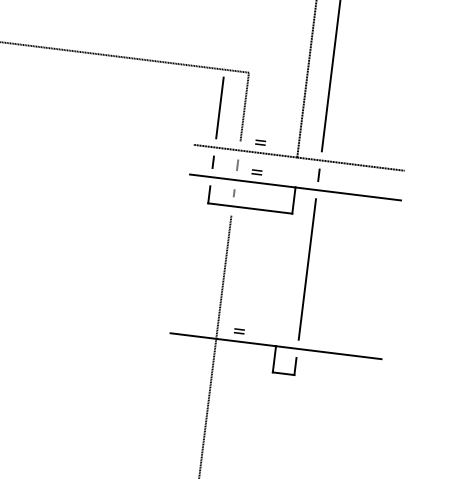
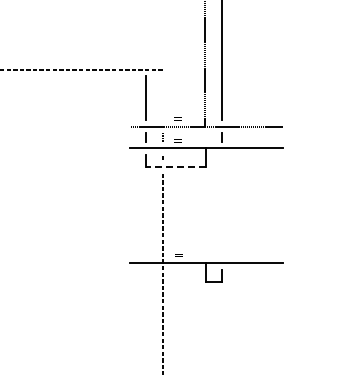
line: (245, 107) -> (163, 95), removed
line: (249, 209) -> (175, 167), solid -> dashed
line: (307, 269) -> (222, 205), removed

